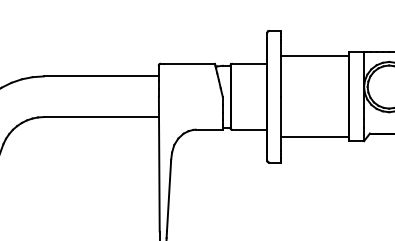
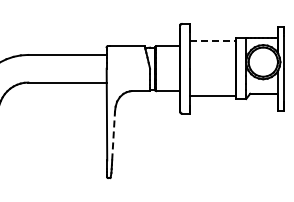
line: (315, 56) -> (213, 41), solid -> dashed
line: (168, 196) -> (113, 136), solid -> dashed

